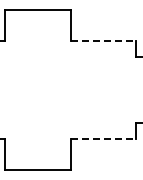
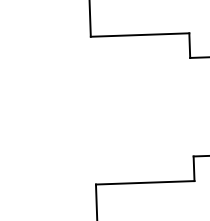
line: (103, 41) -> (140, 35), dashed -> solid
line: (103, 138) -> (145, 182), dashed -> solid

